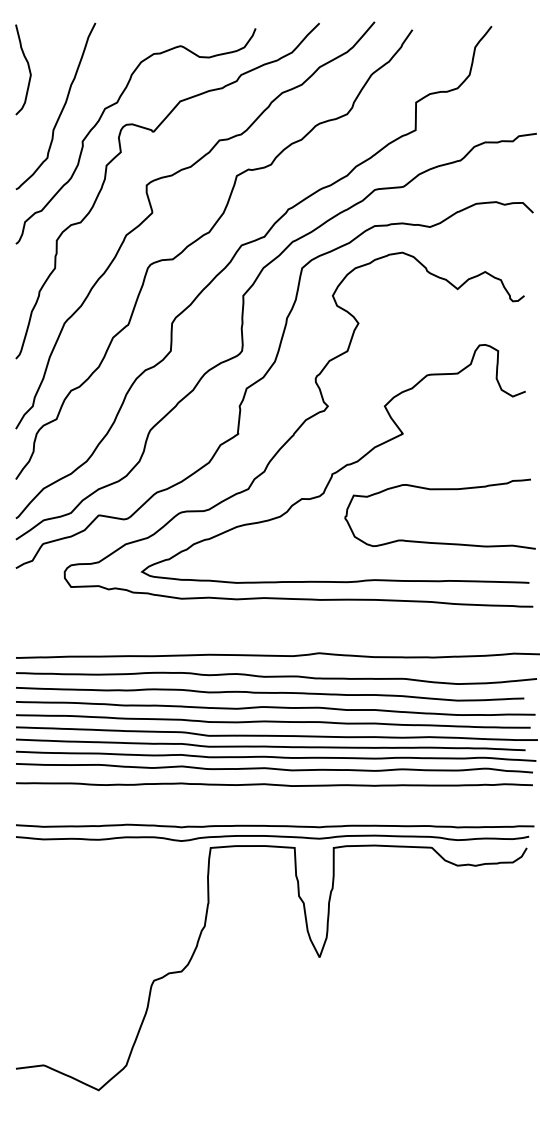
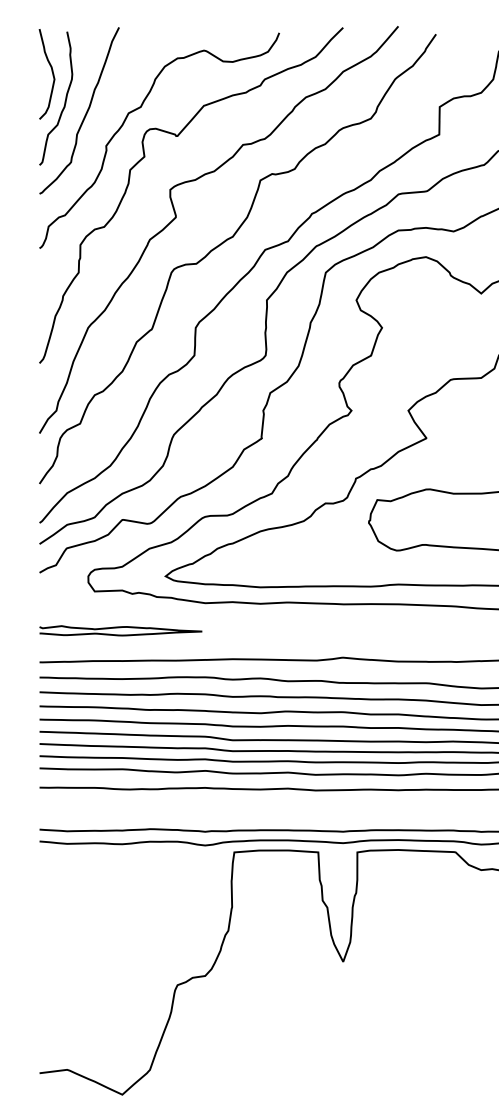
curve: (40, 98) -> (64, 102), added
curve: (96, 623) -> (120, 627), added

